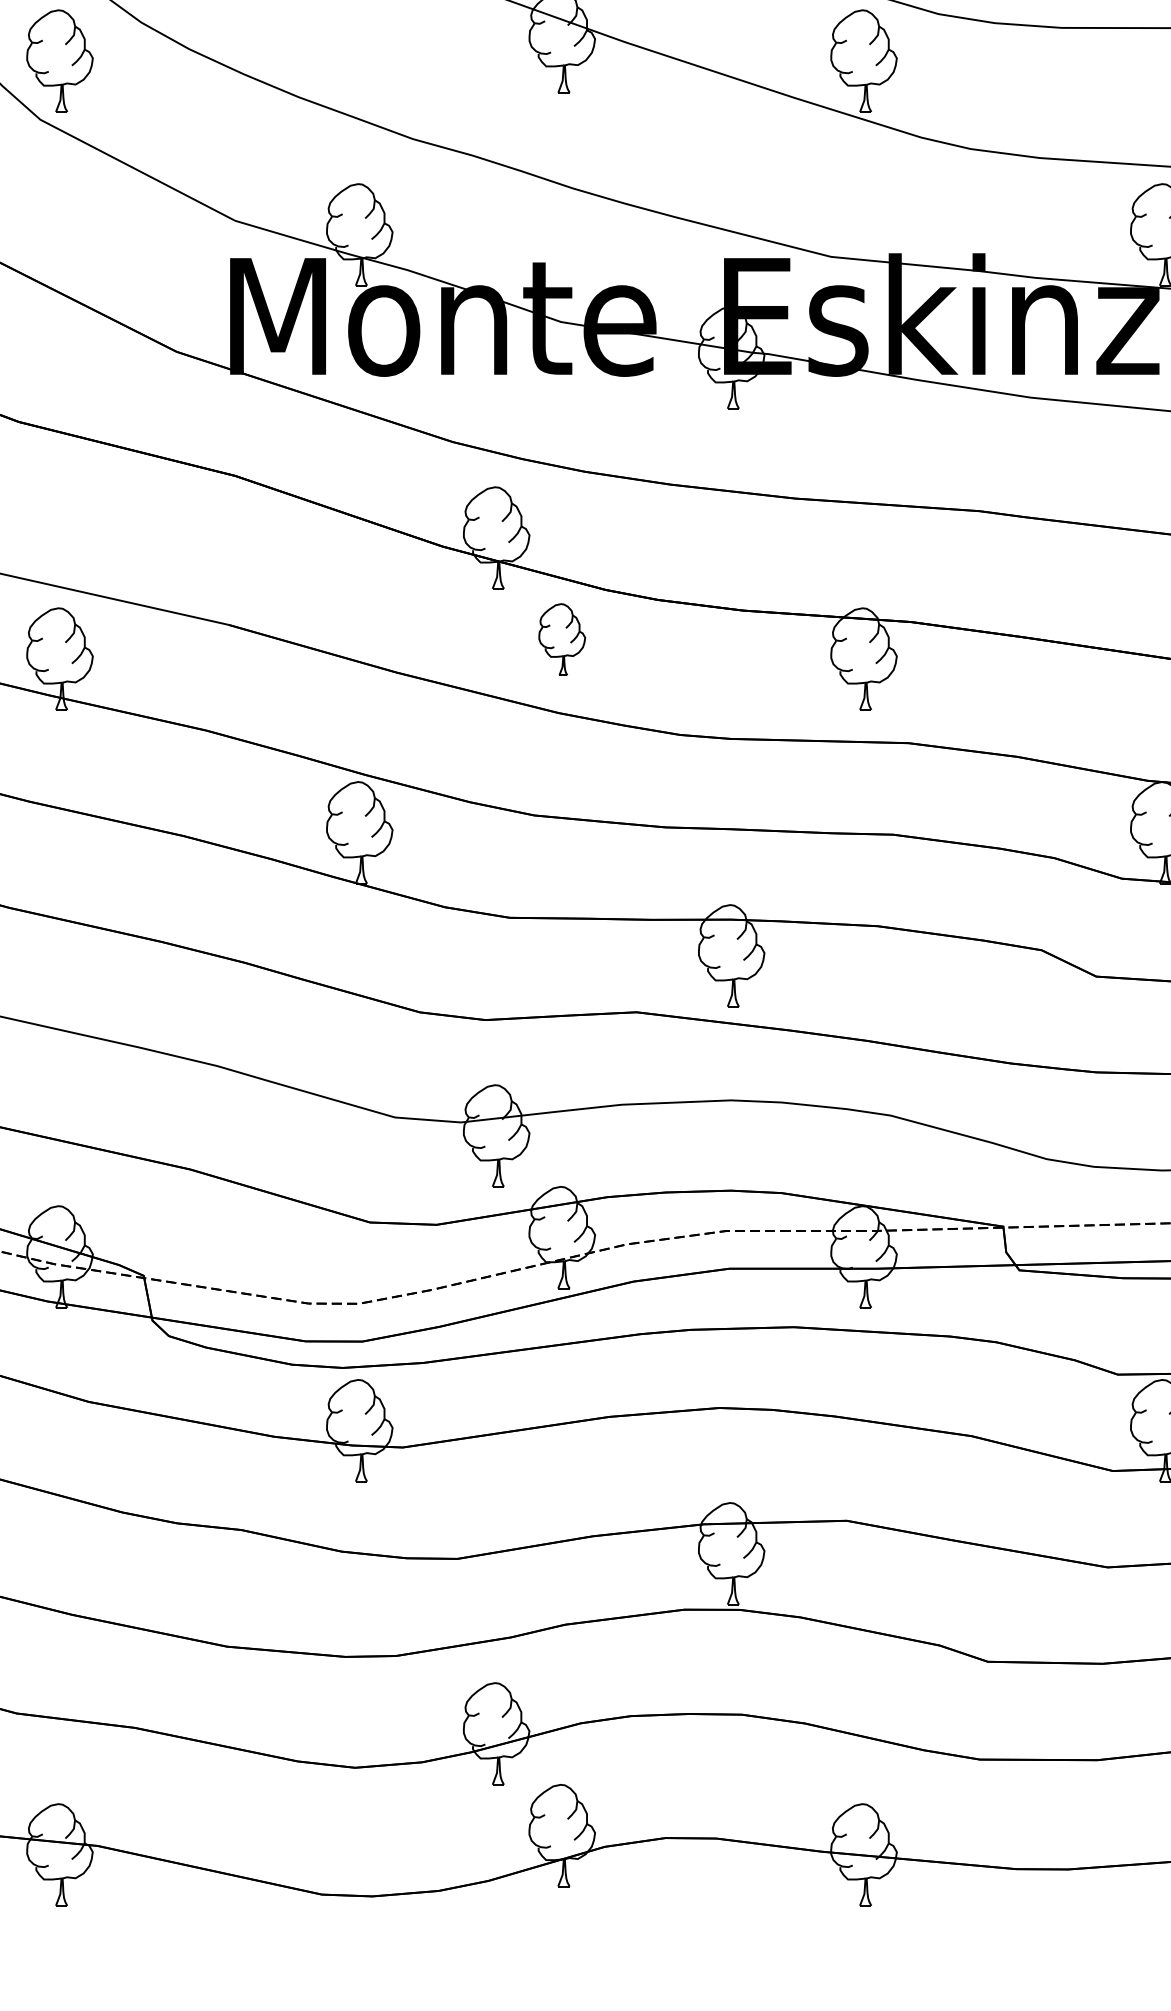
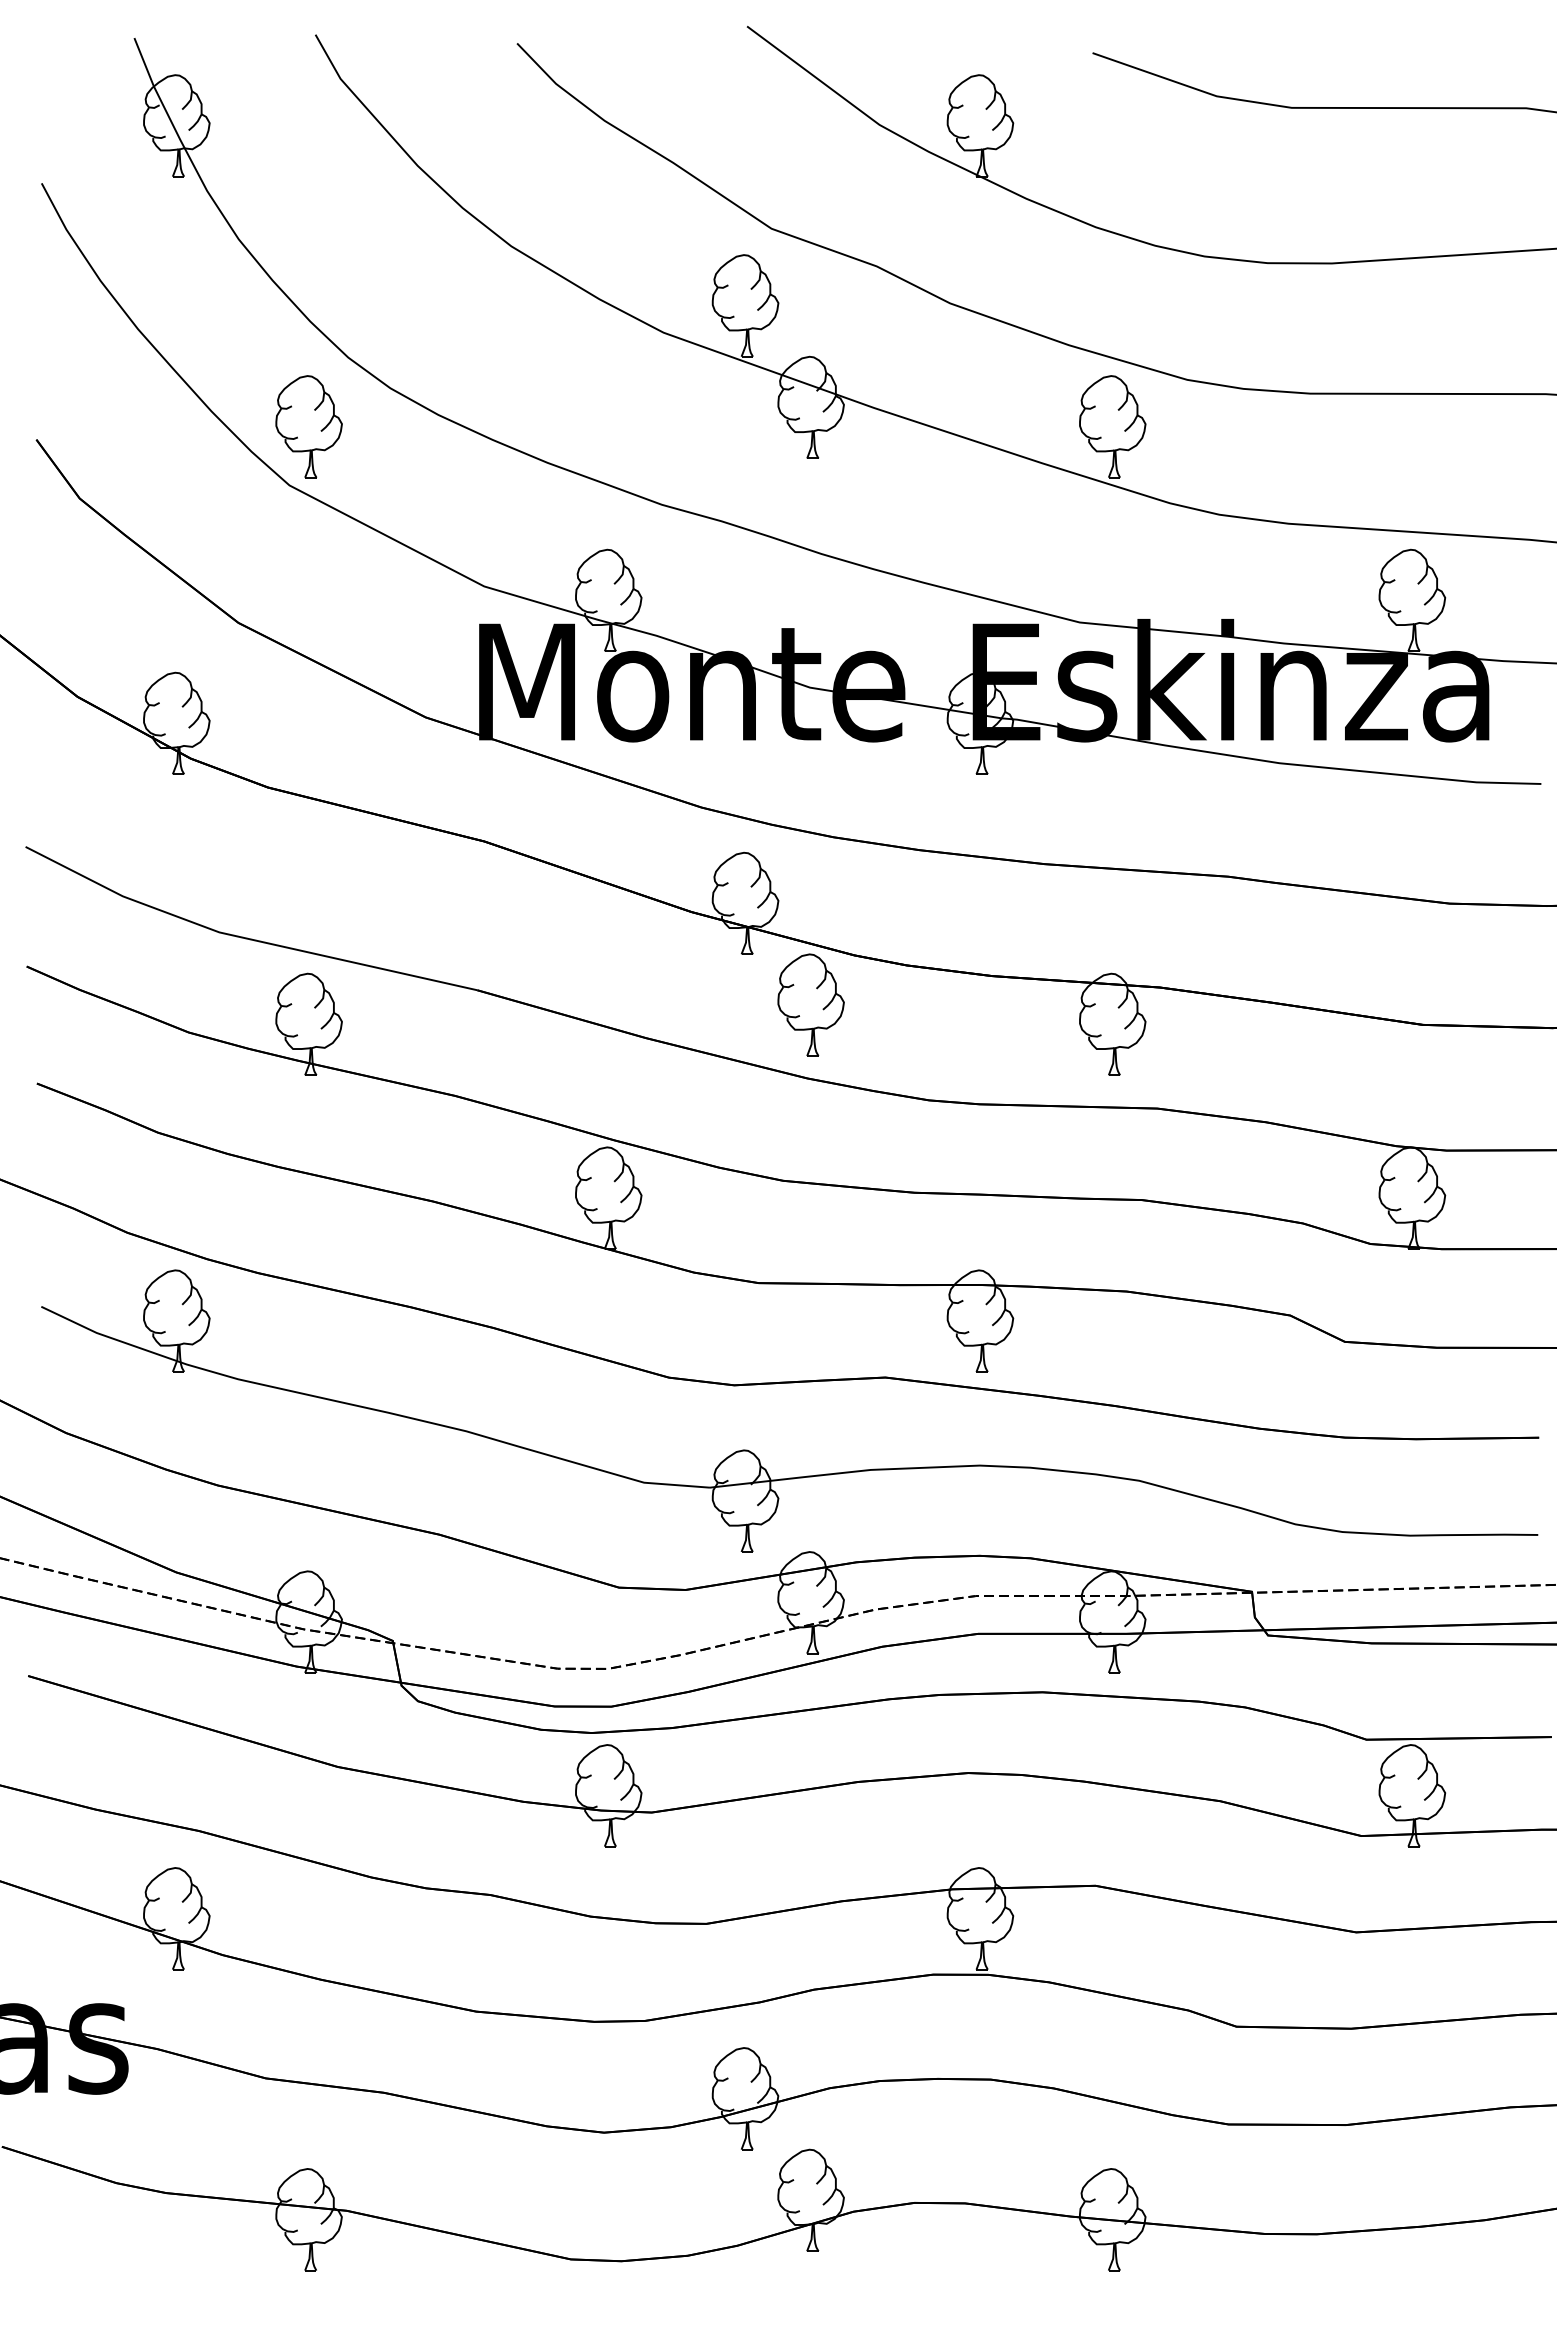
part: (561, 639) -> (810, 1004), size x1.43

